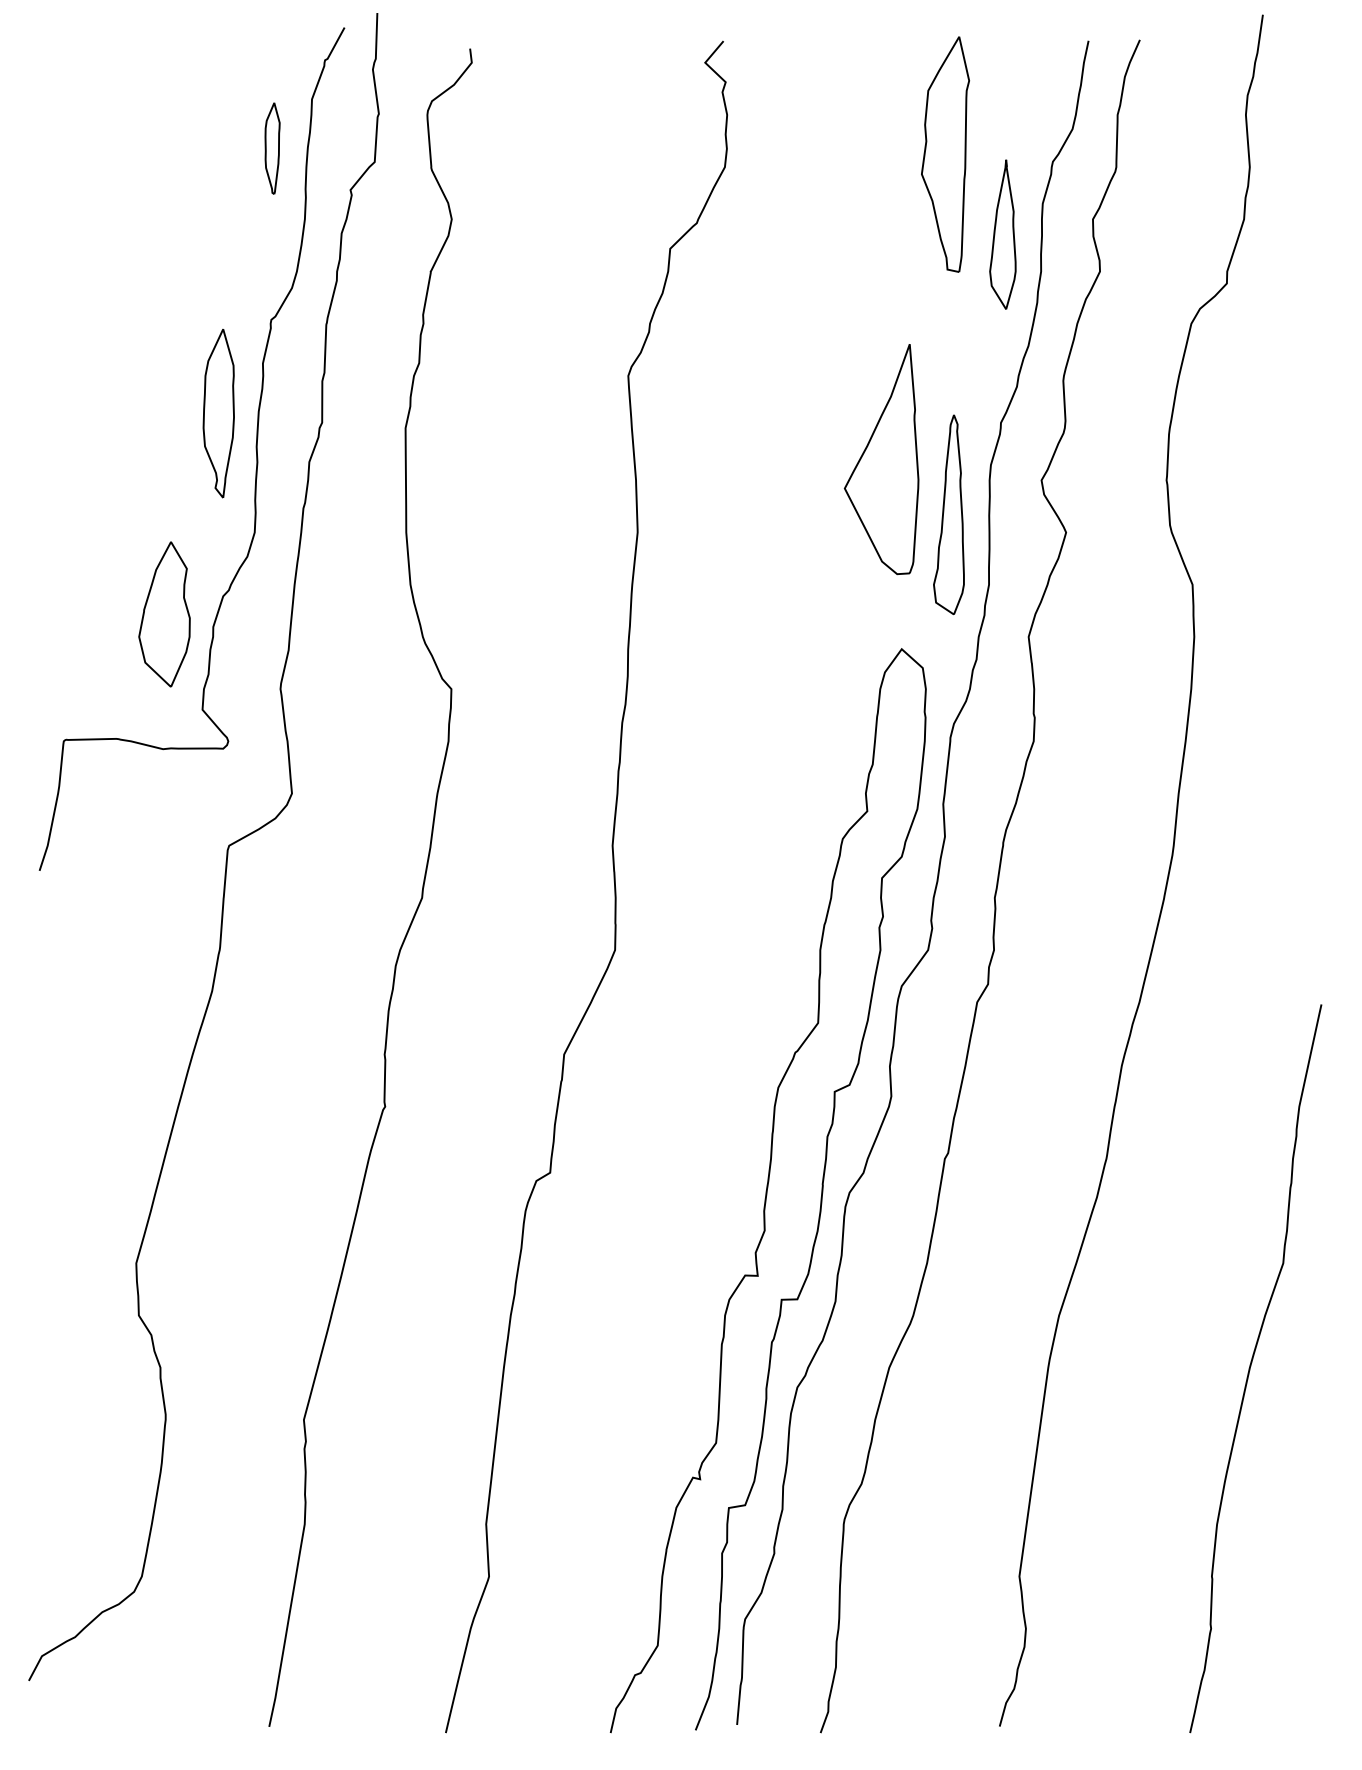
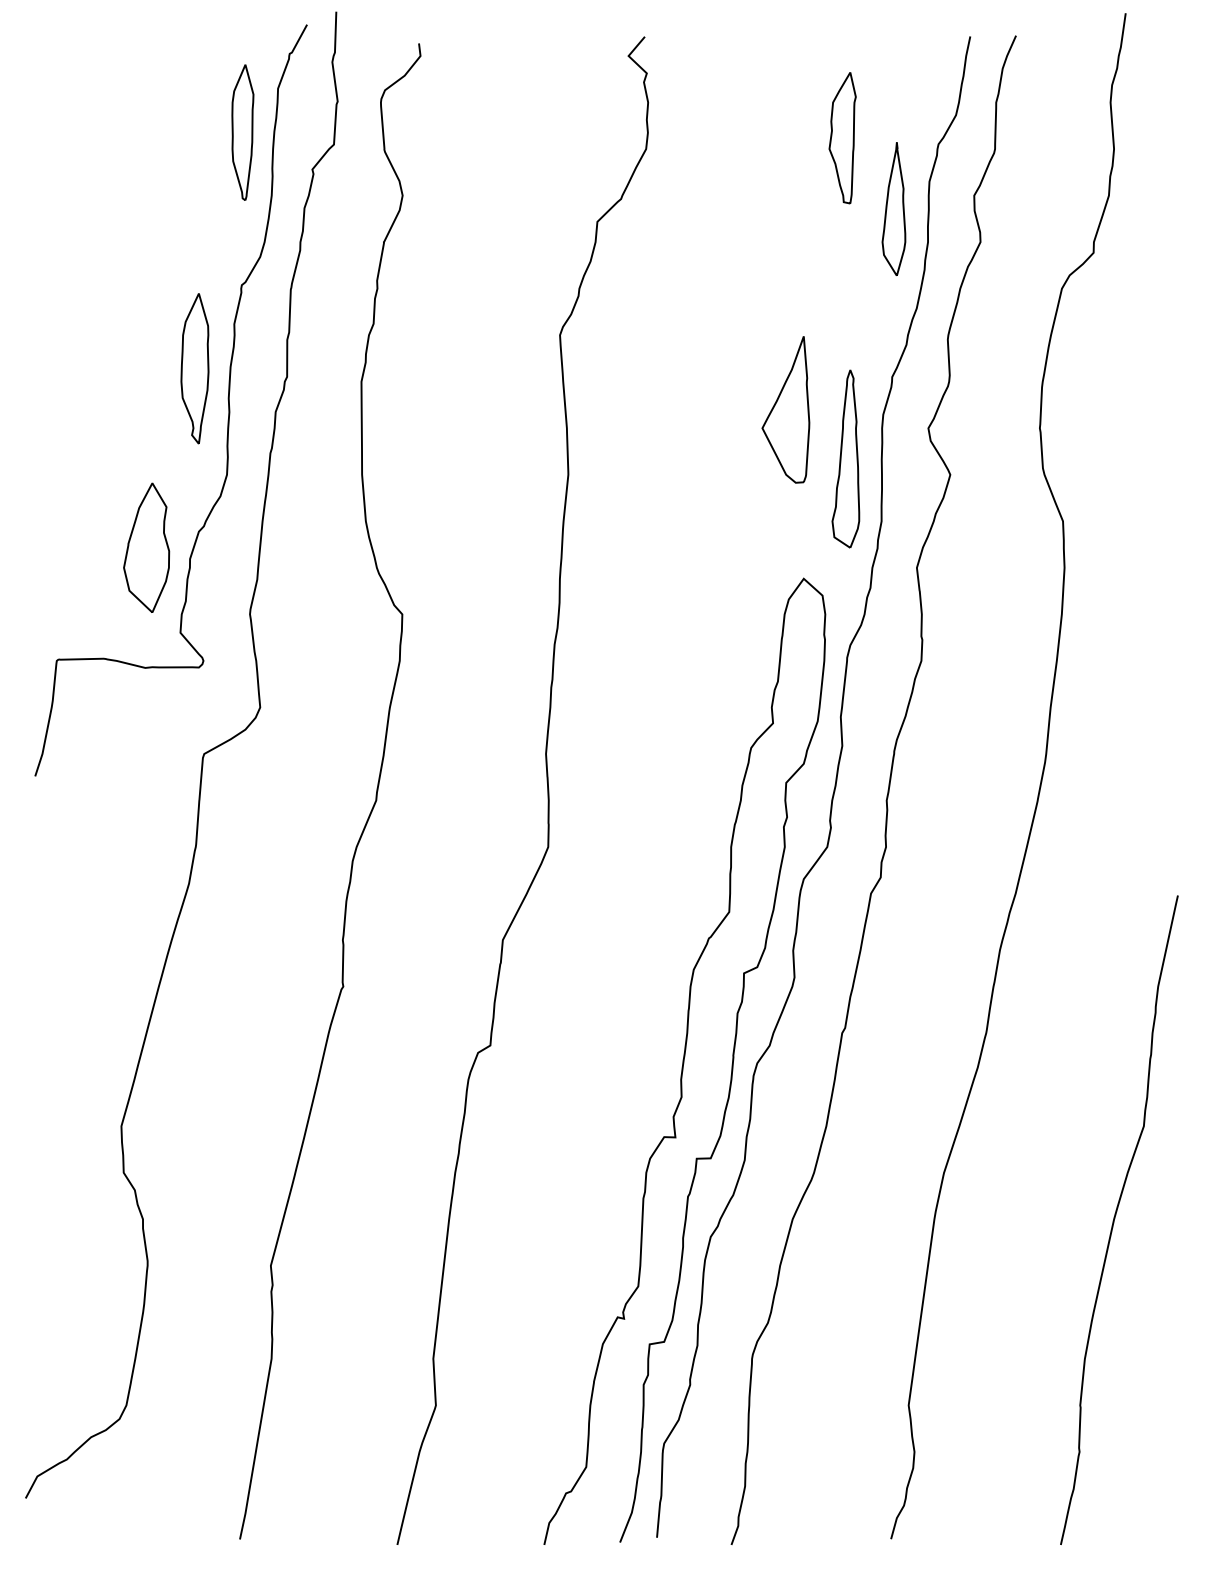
part: (272, 148) -> (242, 132), size x1.67
part: (945, 155) -> (842, 138), size x0.62
part: (881, 459) -> (785, 409), size x0.71

